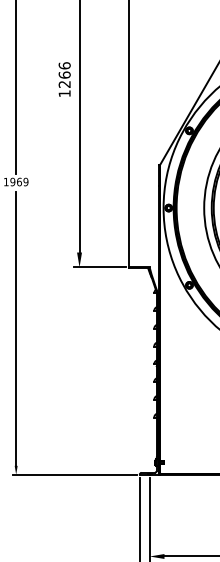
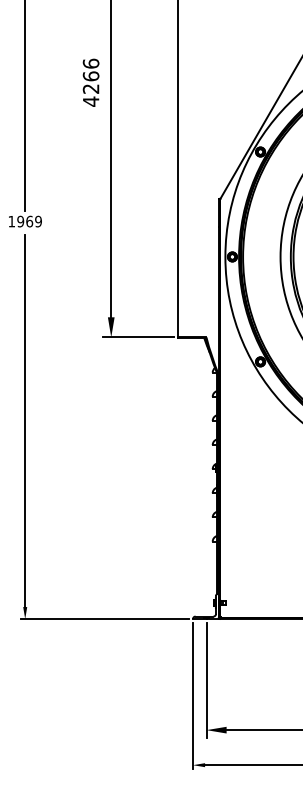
text: (64, 93) -> (91, 101), 1266 -> 4266

